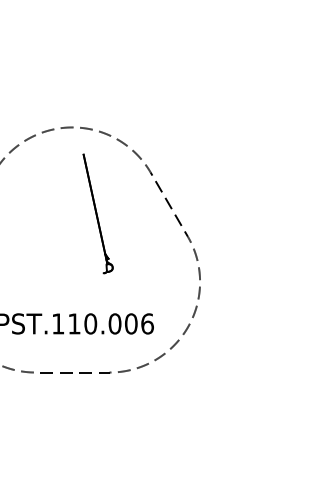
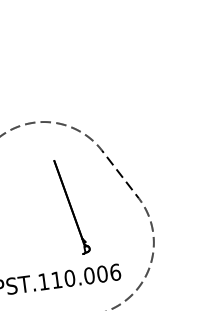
part: (97, 213) -> (71, 206), moved

